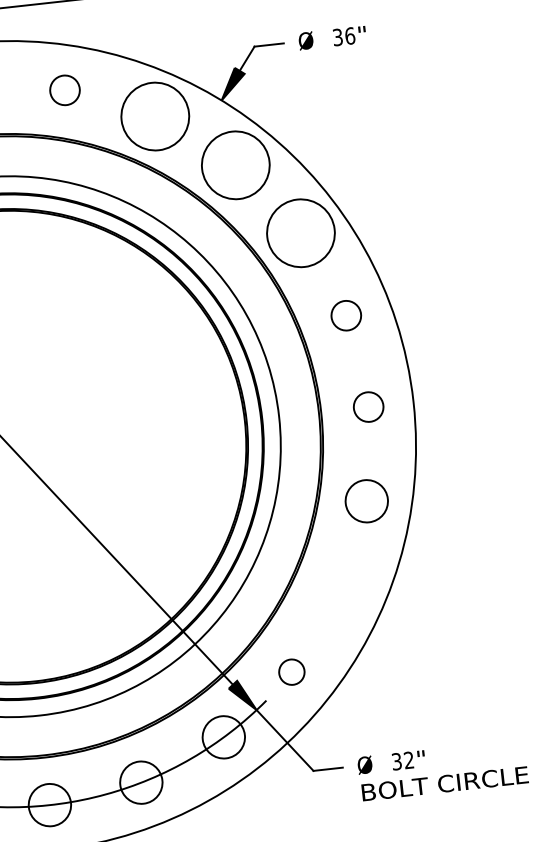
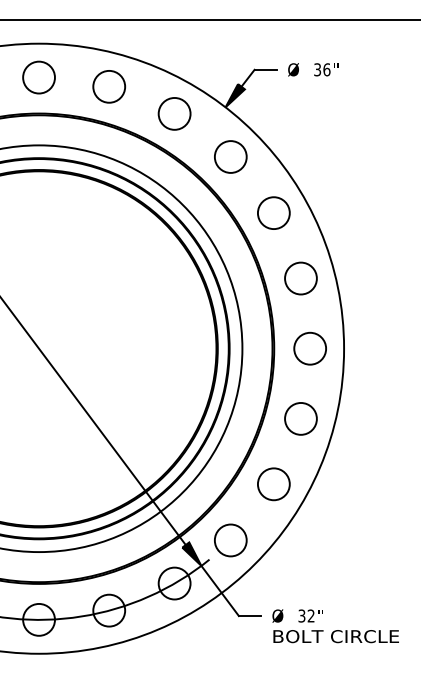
circle: (65, 89) -> (109, 86), size x1.43
circle: (155, 116) -> (174, 113), size x0.62
circle: (235, 164) -> (230, 156), size x0.62
circle: (300, 233) -> (273, 213), size x0.62
circle: (345, 315) -> (300, 278), size x1.43
circle: (367, 406) -> (309, 348), size x1.43
circle: (340, 591) -> (273, 484), added
circle: (291, 672) -> (230, 540), size x1.67

